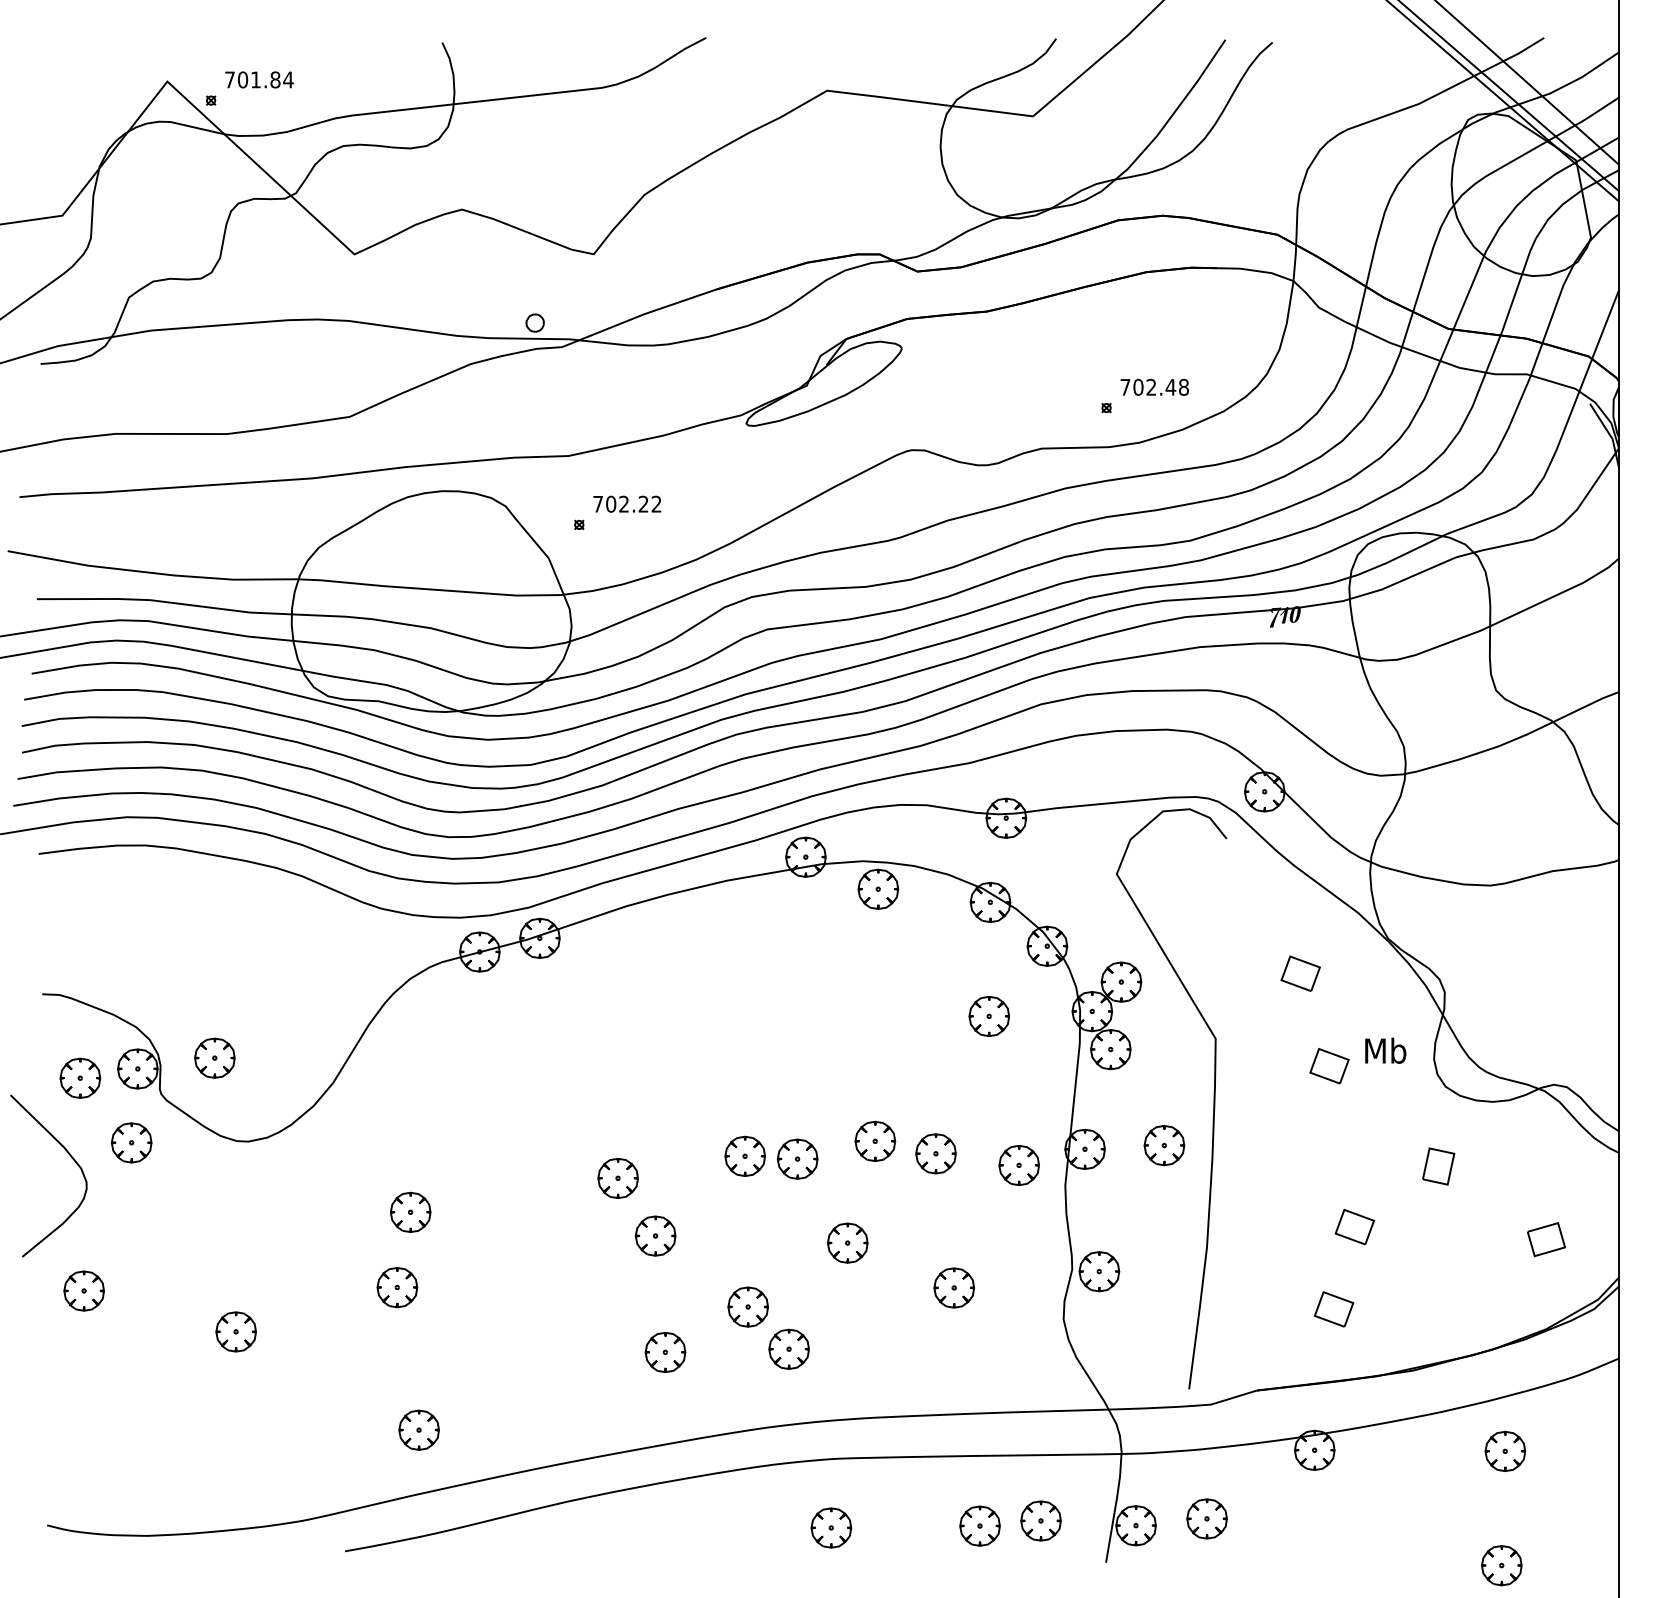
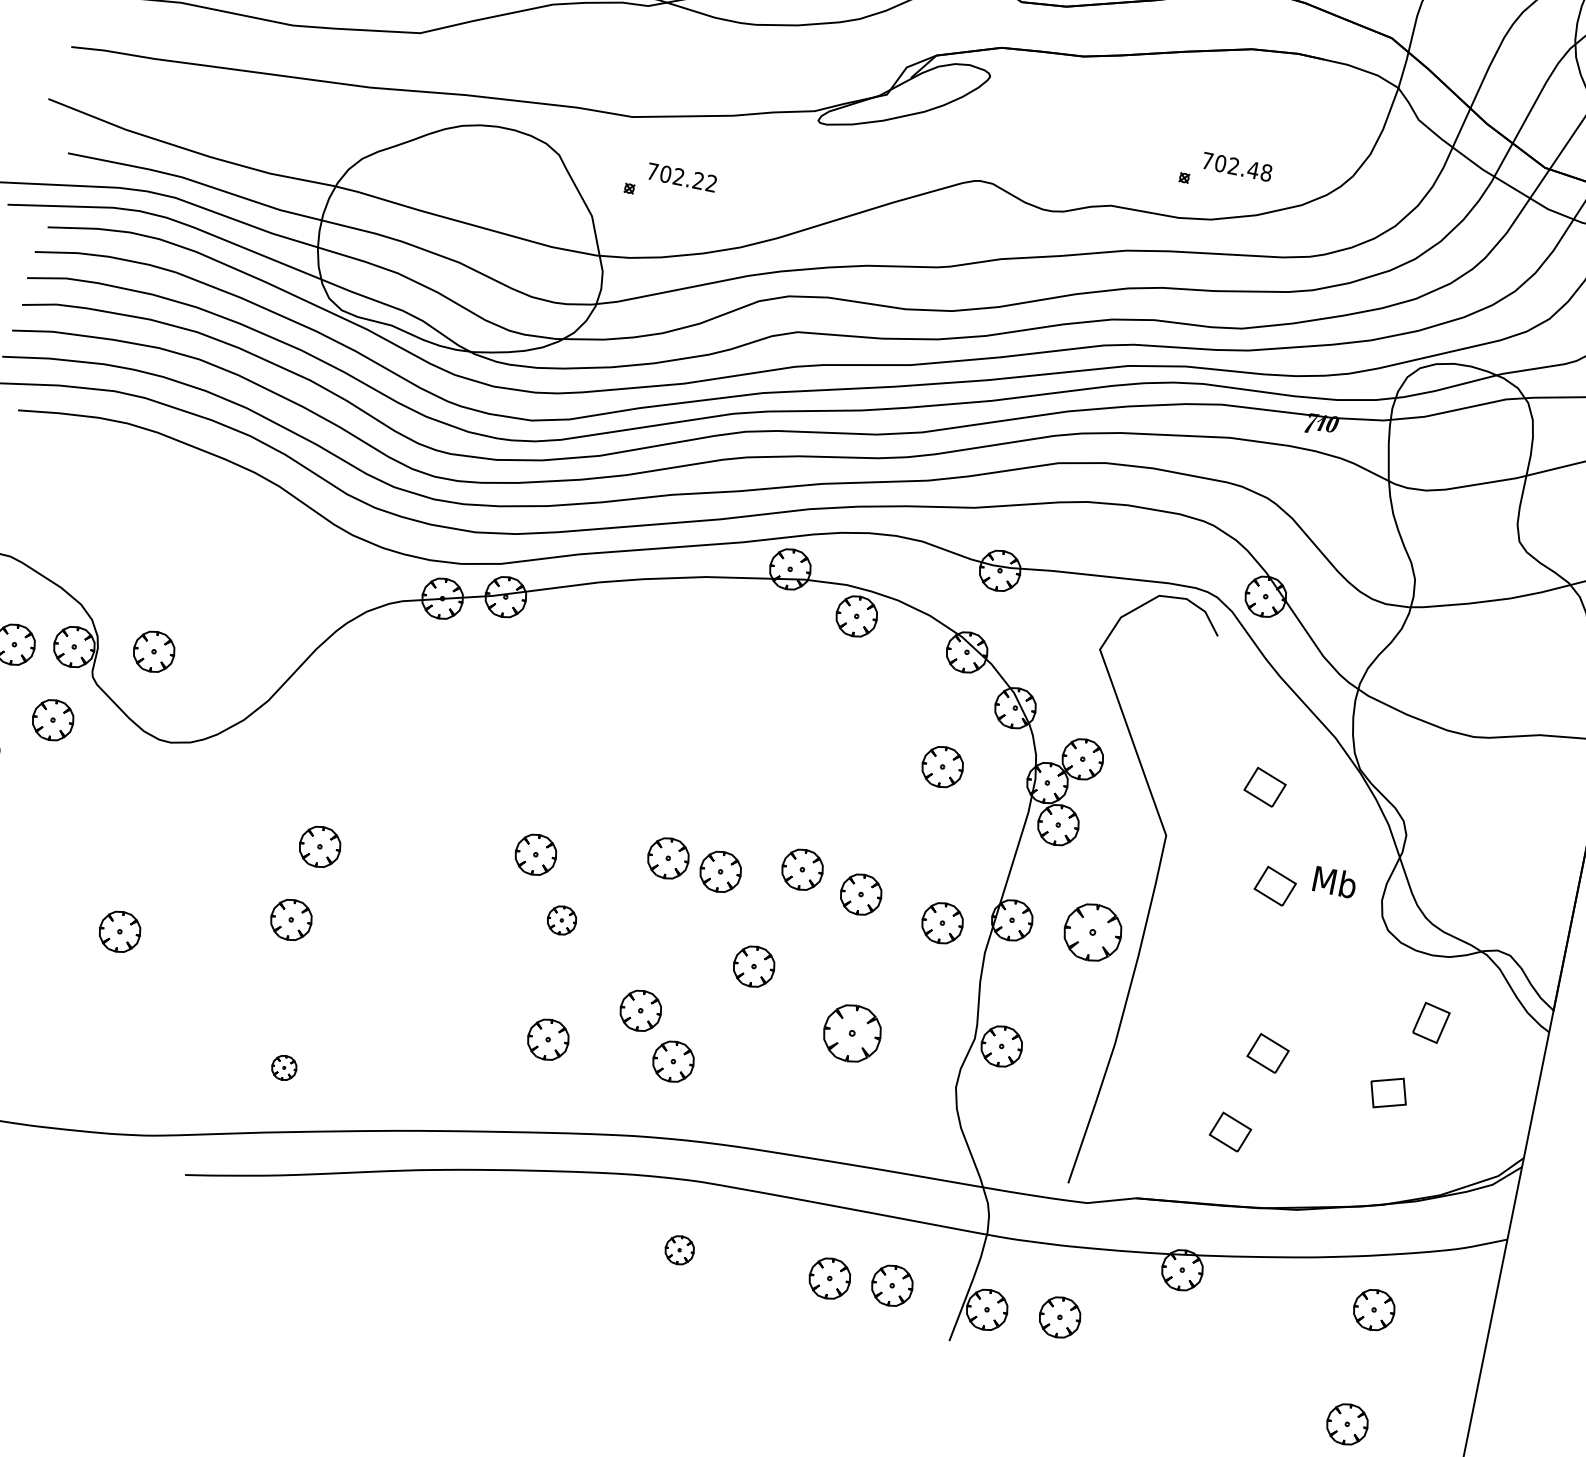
part: (1164, 1145) -> (1092, 932), size x1.4
part: (1438, 1166) -> (1431, 1022), moved
part: (655, 1235) -> (561, 919), size x0.7
part: (1546, 1239) -> (1388, 1092), moved
part: (953, 1287) -> (851, 1032), size x1.4
part: (418, 1429) -> (283, 1067), size x0.6
part: (831, 1527) -> (679, 1249), size x0.7

